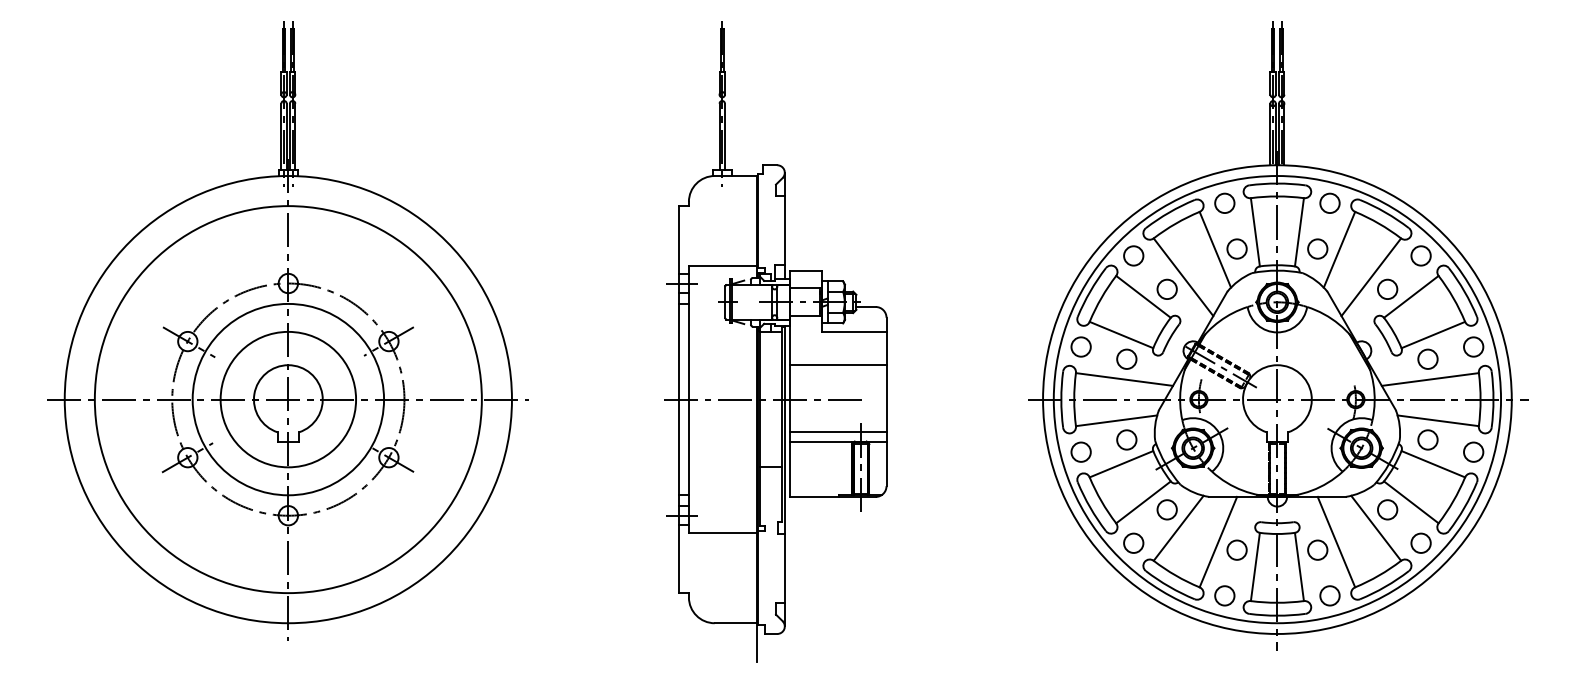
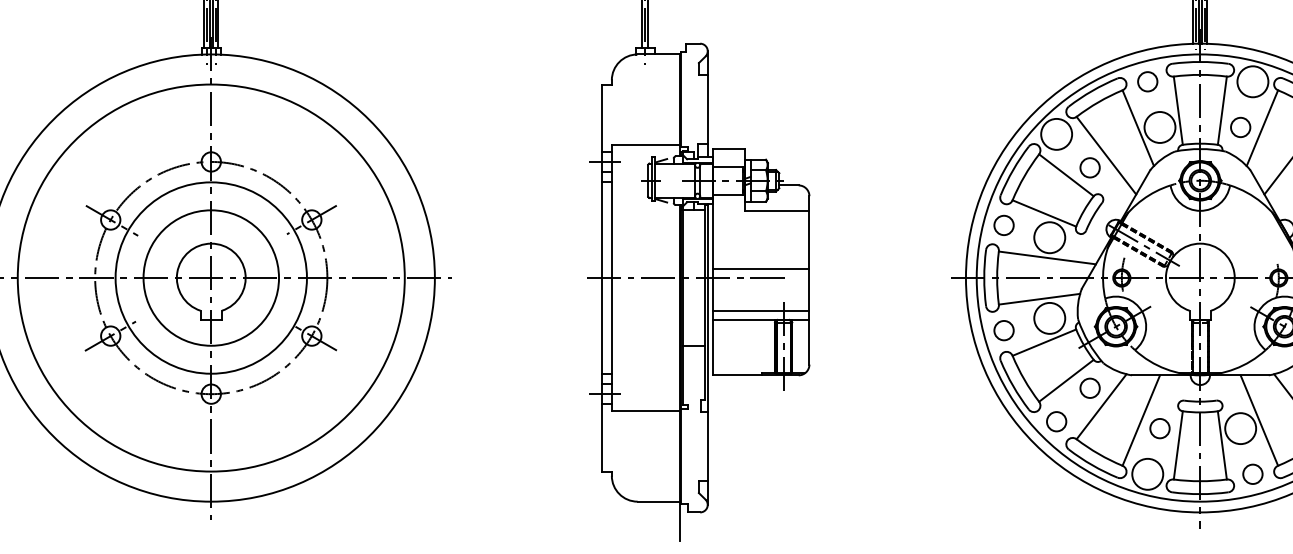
circle: (1329, 203) -> (1252, 81), size x1.6
circle: (1236, 248) -> (1159, 126), size x1.6
circle: (1133, 255) -> (1056, 133), size x1.6
circle: (1126, 358) -> (1049, 236), size x1.6
line: (837, 365) -> (760, 268), moved
circle: (1126, 439) -> (1049, 317), size x1.6
circle: (1317, 549) -> (1240, 427), size x1.6
circle: (1224, 595) -> (1147, 473), size x1.6

